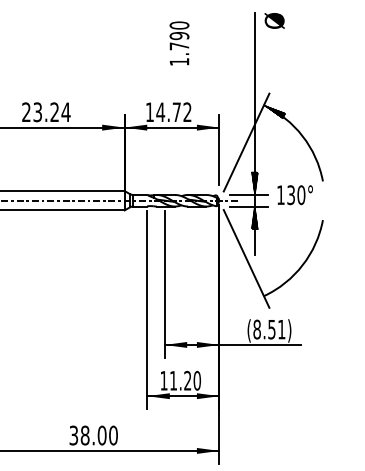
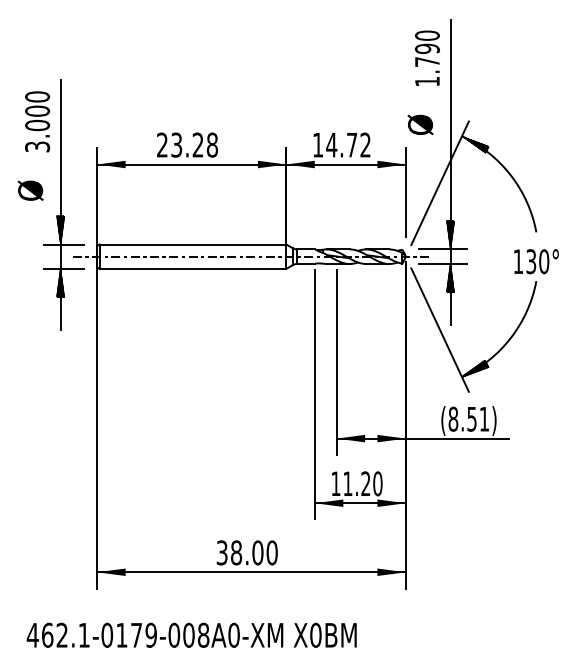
text: (274, 20) -> (420, 124), moved
text: (179, 42) -> (427, 57), moved
text: (66, 111) -> (212, 144), 23.24 -> 23.28
text: (295, 195) -> (536, 261), moved
hatch: (274, 289) -> (475, 368), added

